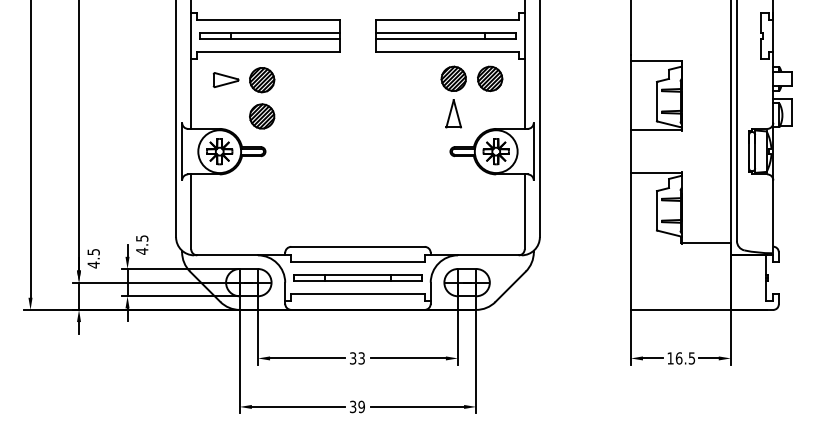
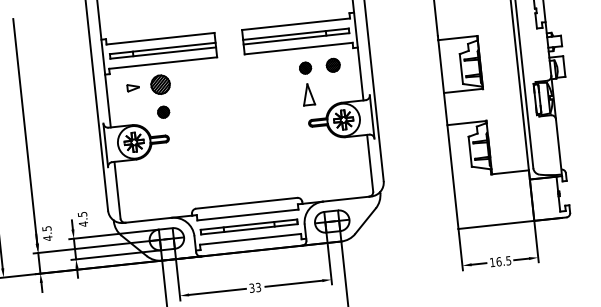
part: (453, 78) -> (305, 68), size x0.6
part: (490, 78) -> (333, 65), size x0.7
part: (225, 80) -> (132, 87), size x0.6
part: (262, 116) -> (163, 112), size x0.6

